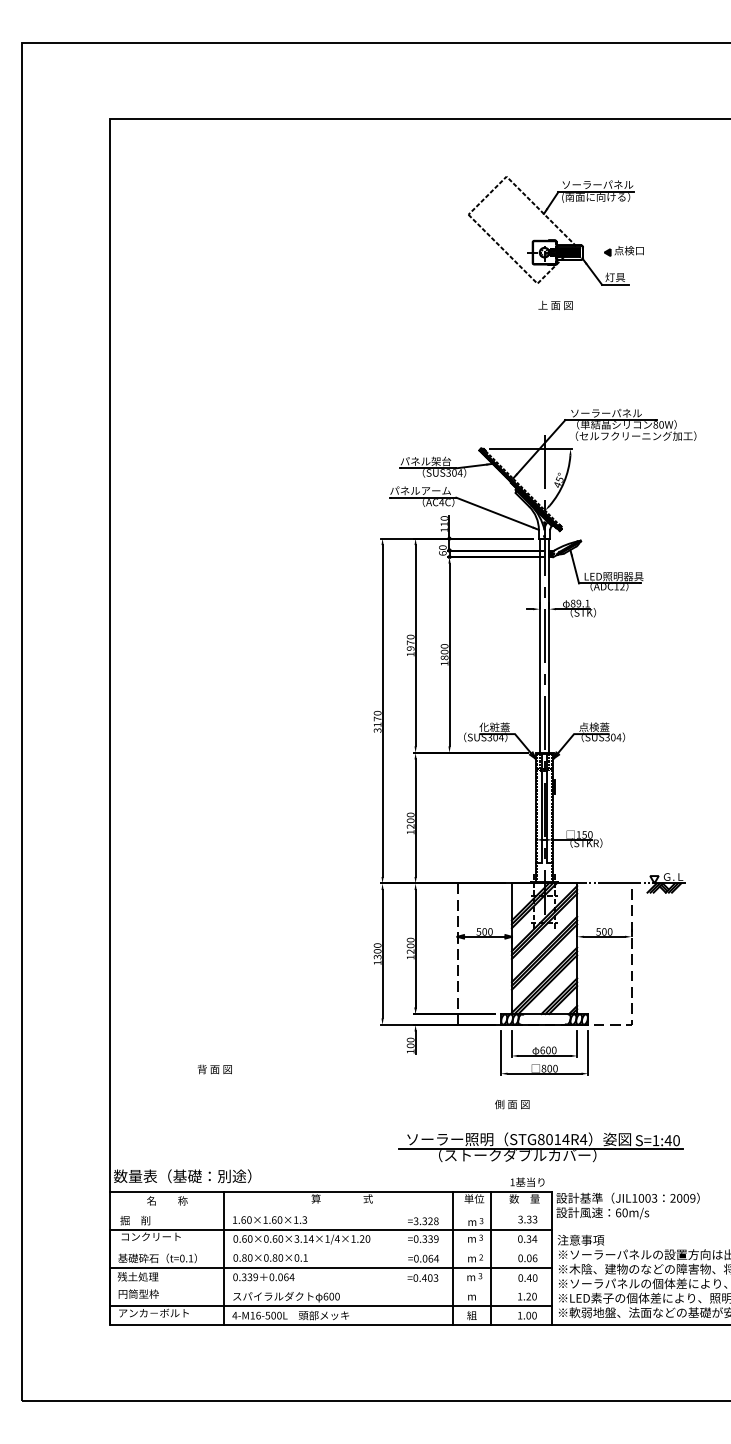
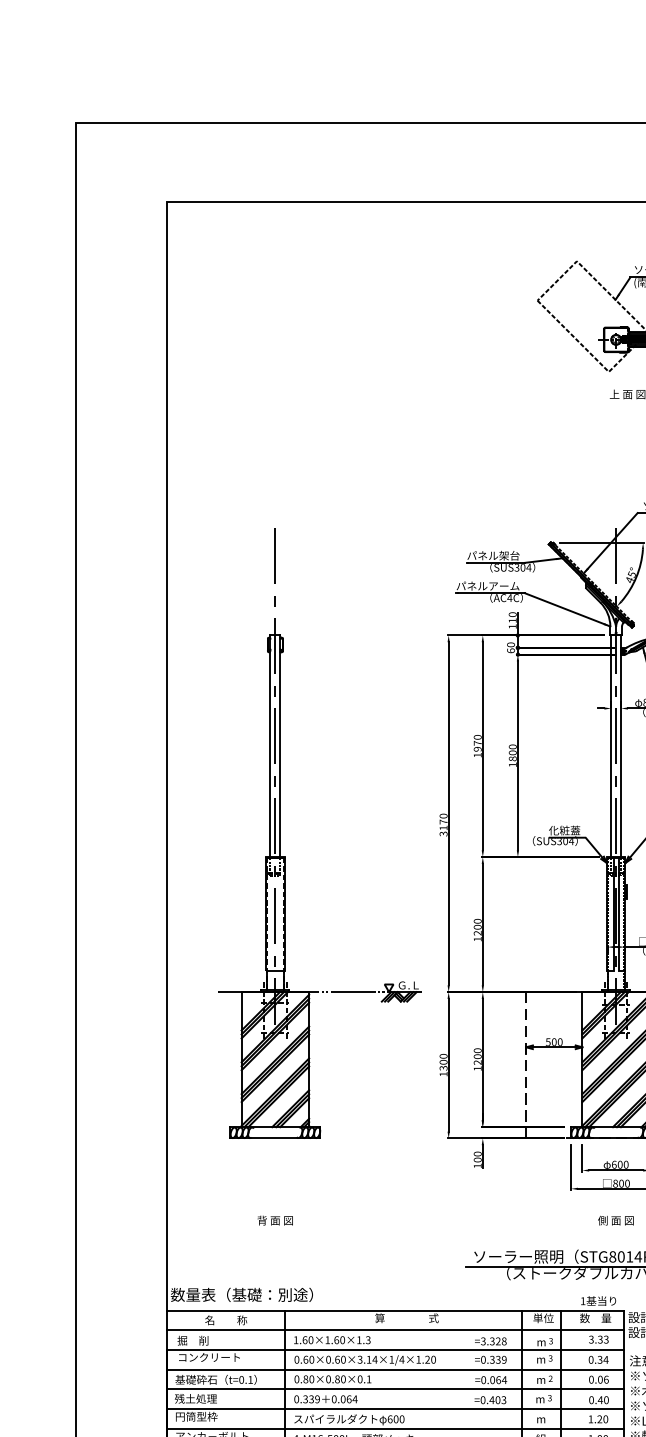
part: (220, 730) -> (281, 833), added
text: (214, 1069) -> (274, 1220), moved
text: (512, 1104) -> (616, 1220), moved
line: (331, 1210) -> (395, 1330), added
line: (331, 1248) -> (395, 1369), added
line: (331, 1286) -> (395, 1408), added

